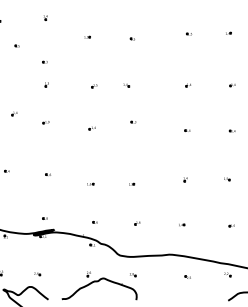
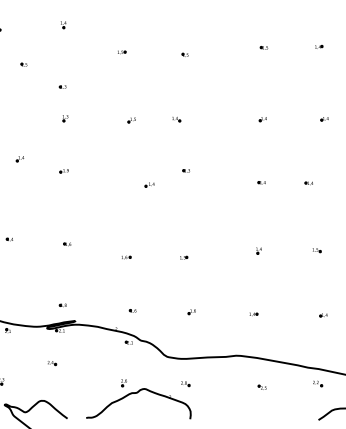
part: (91, 128) -> (148, 185), moved
part: (231, 130) -> (307, 182), moved
part: (37, 274) -> (52, 363), moved

